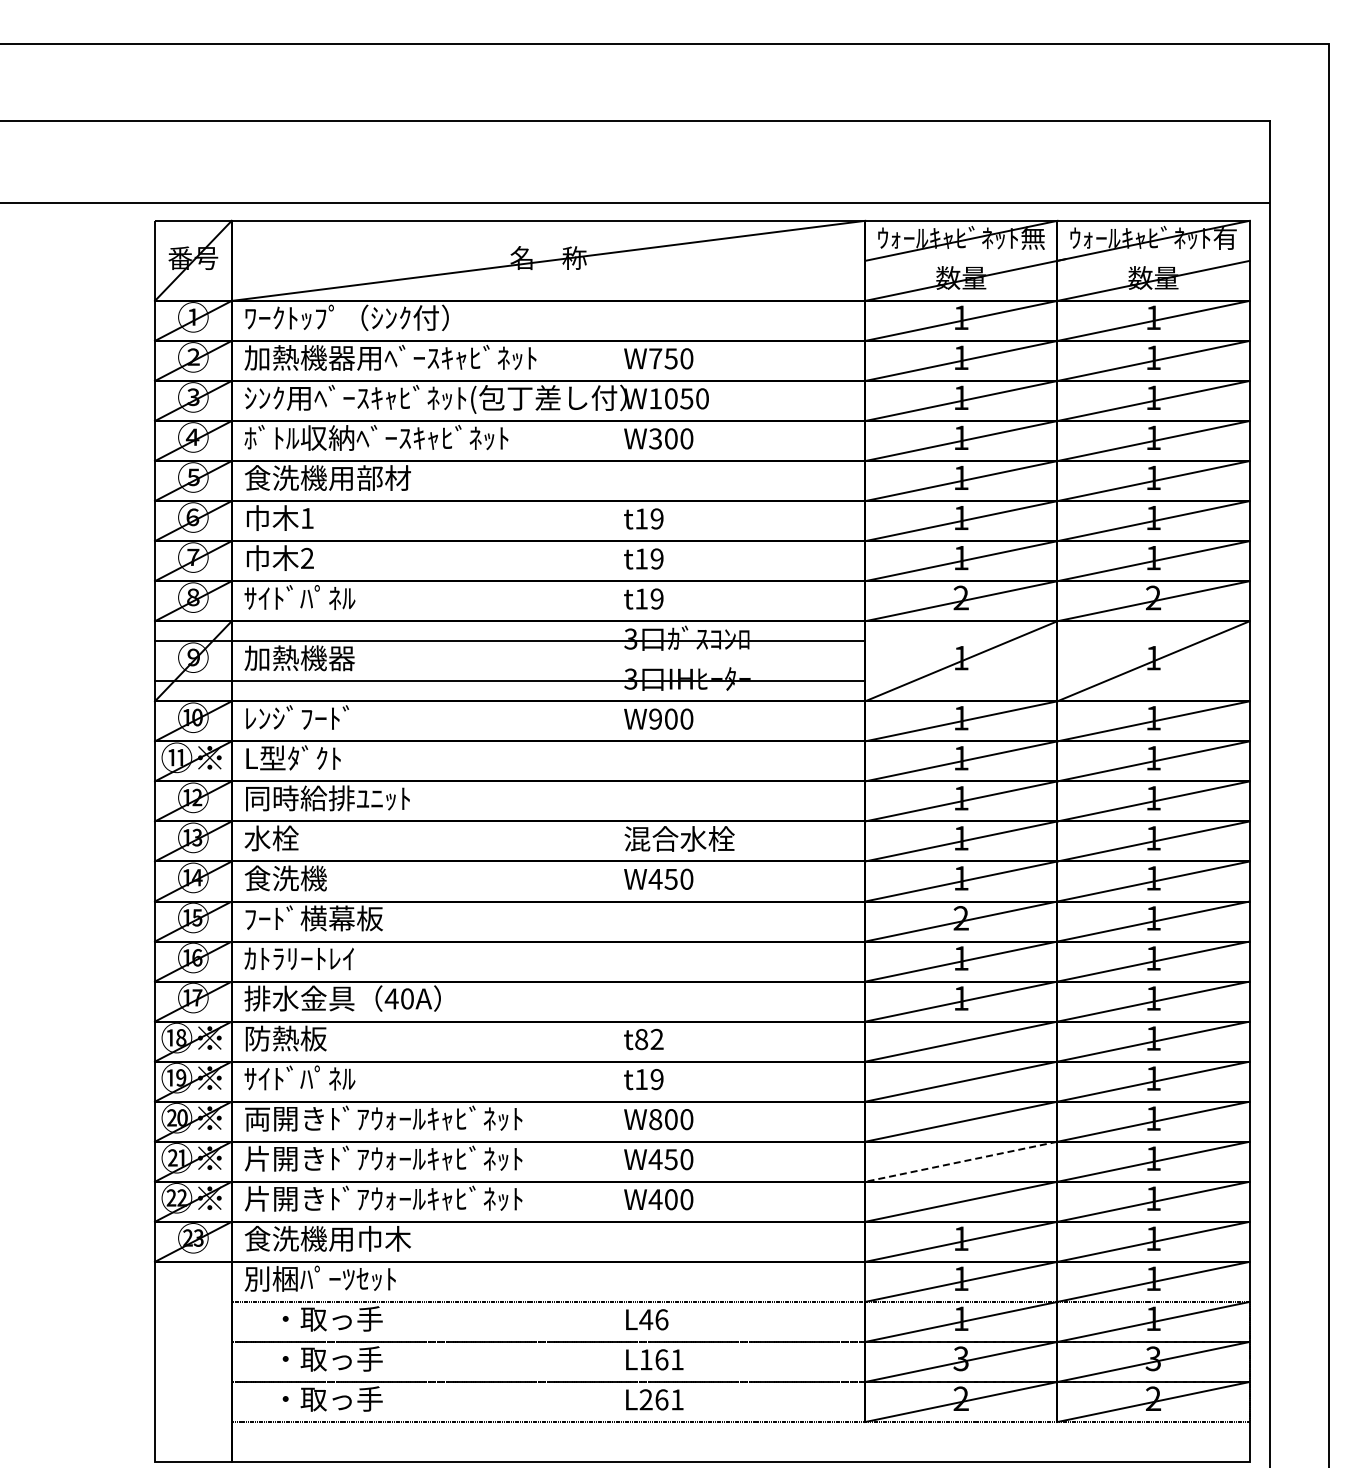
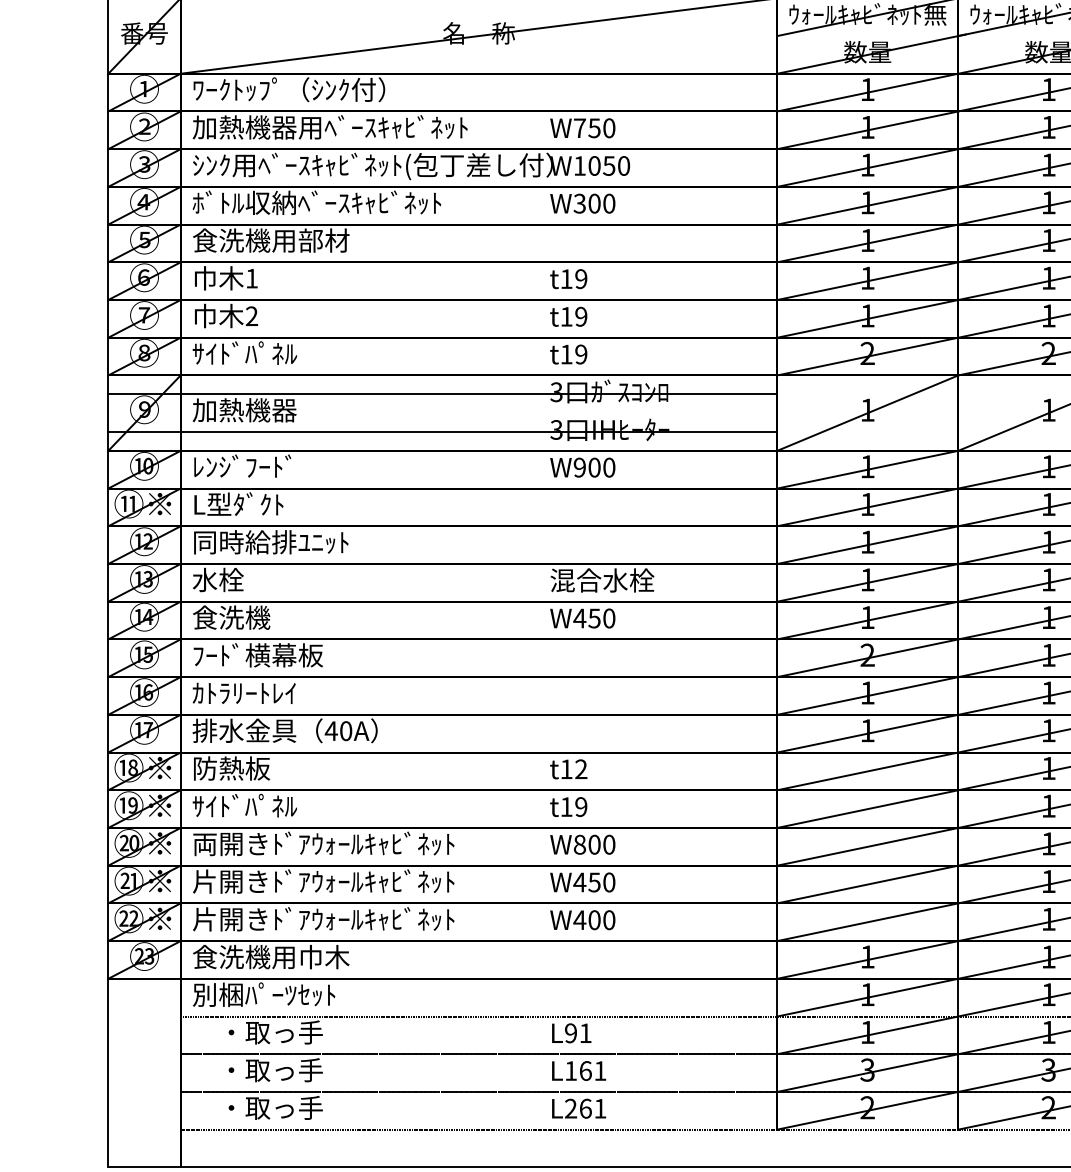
text: (641, 1039) -> (566, 769), t82 -> t12
line: (960, 1161) -> (866, 884), dashed -> solid
text: (653, 1319) -> (577, 1033), L46 -> L91

